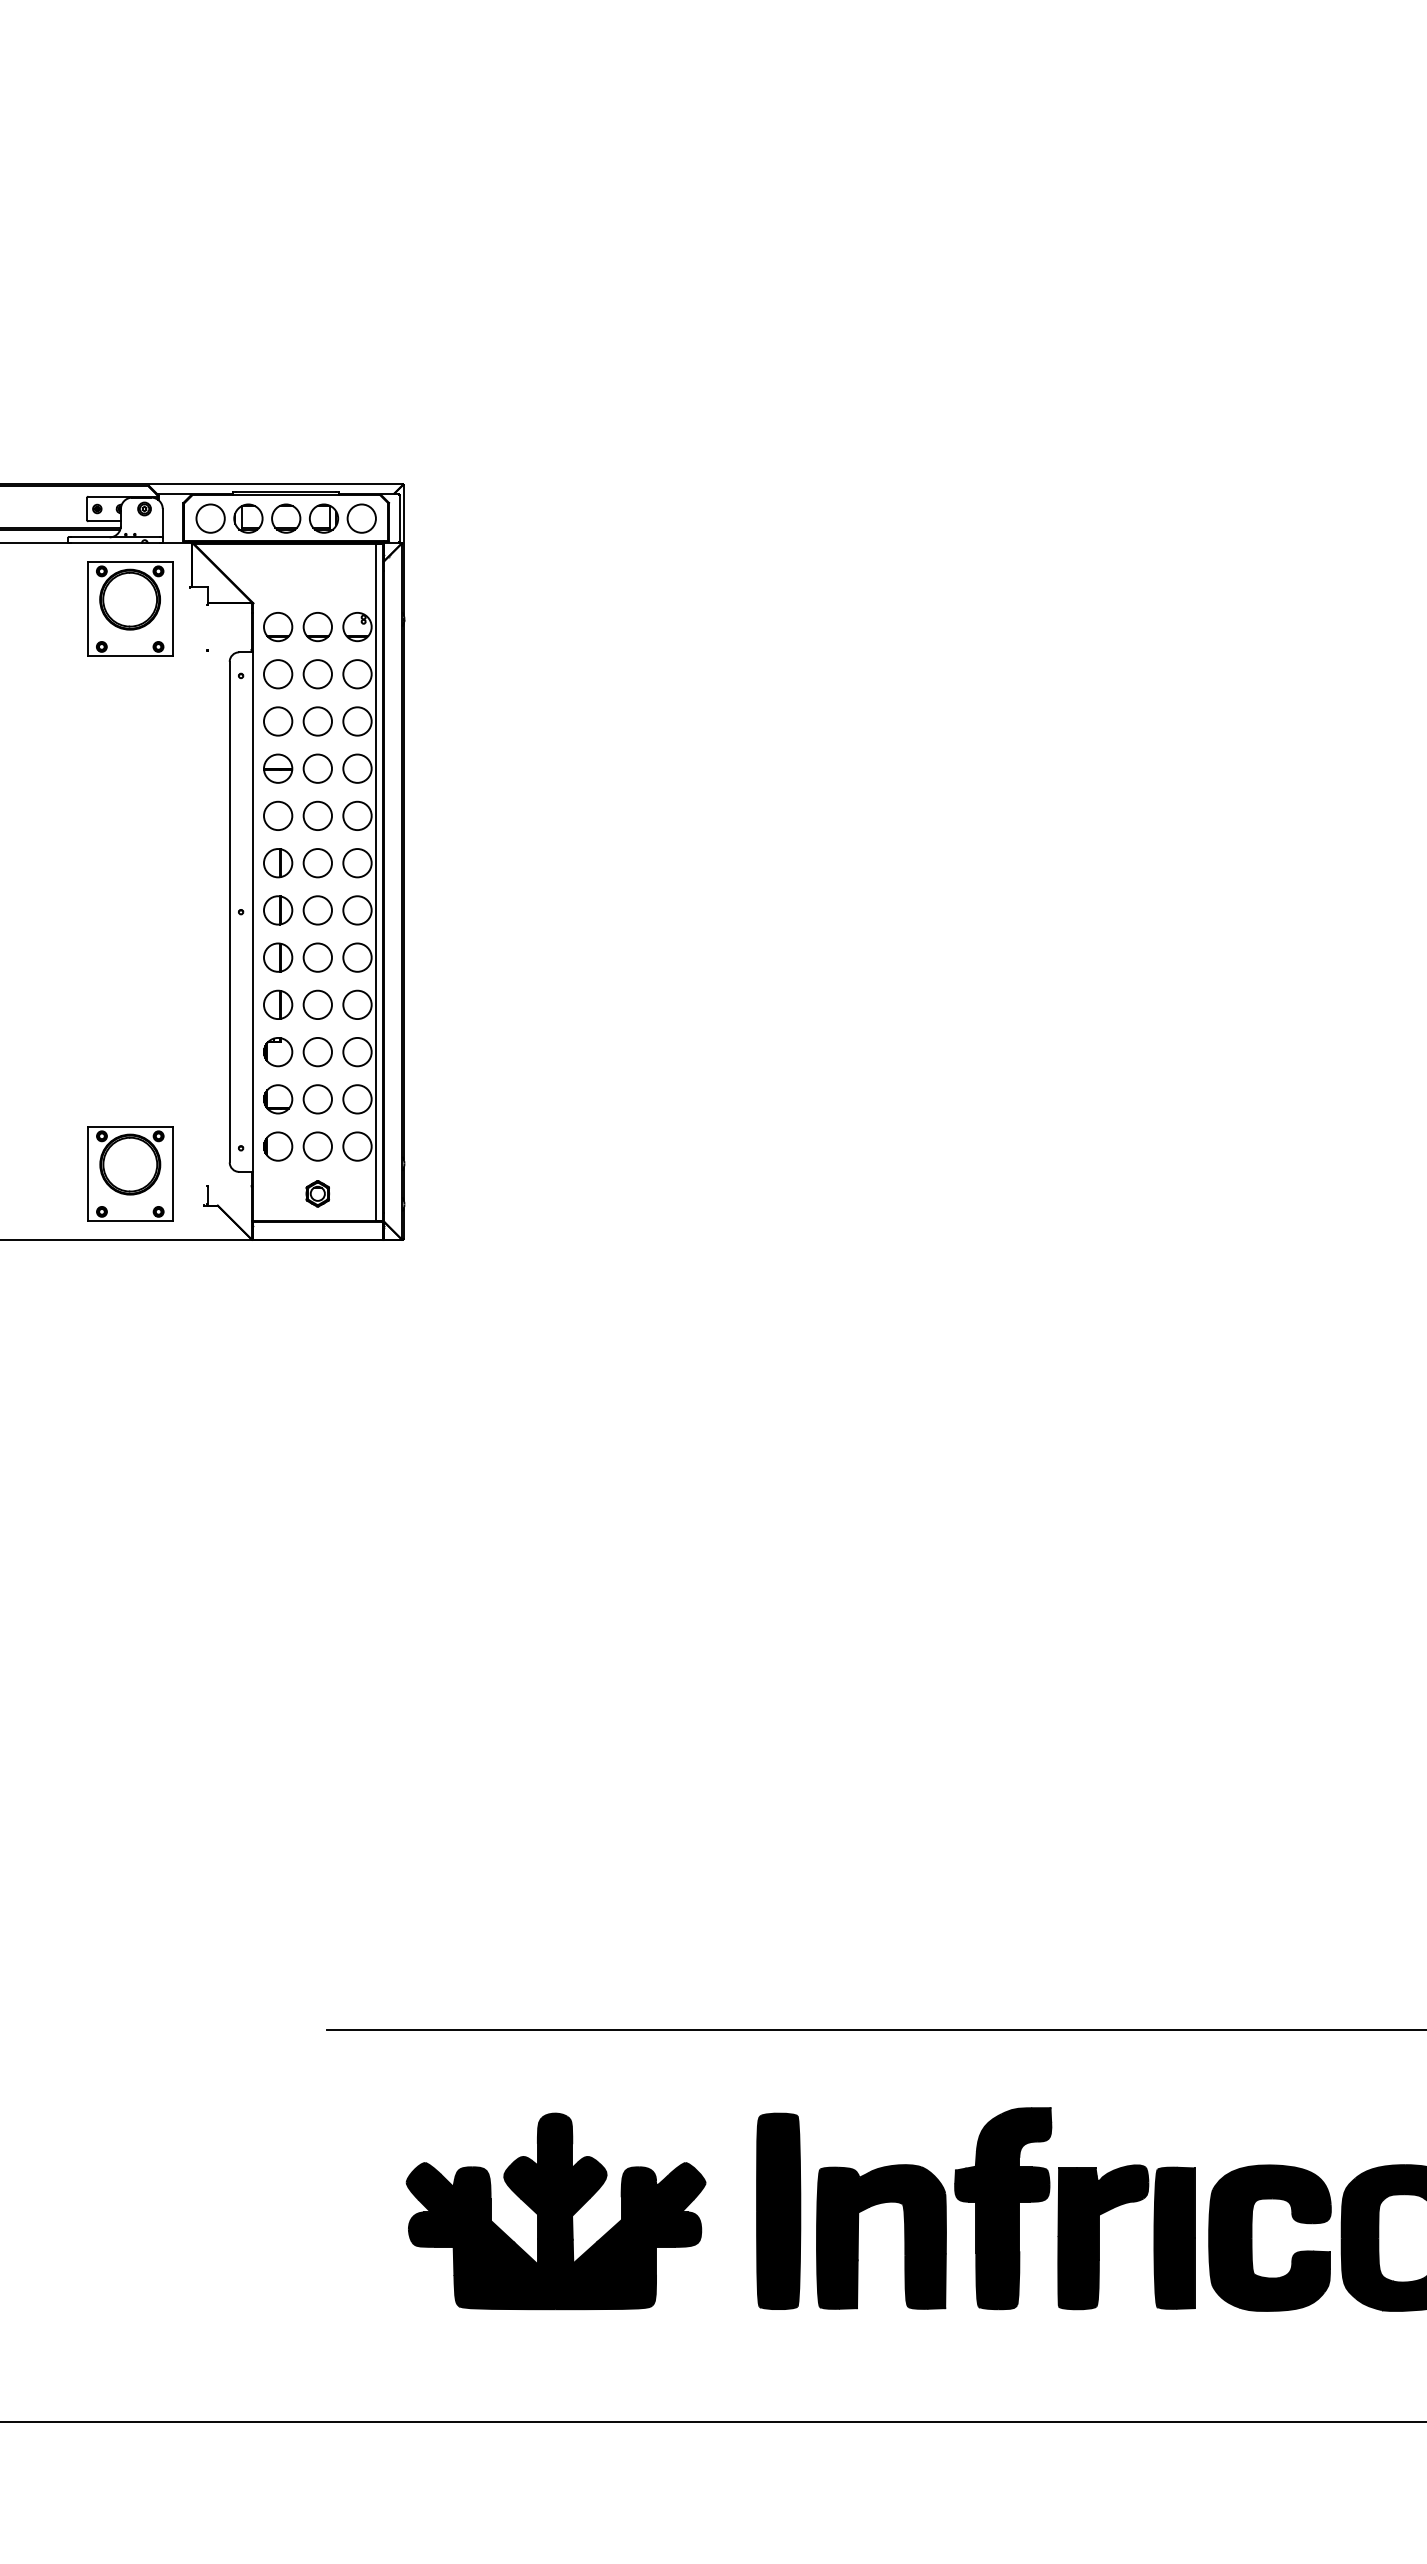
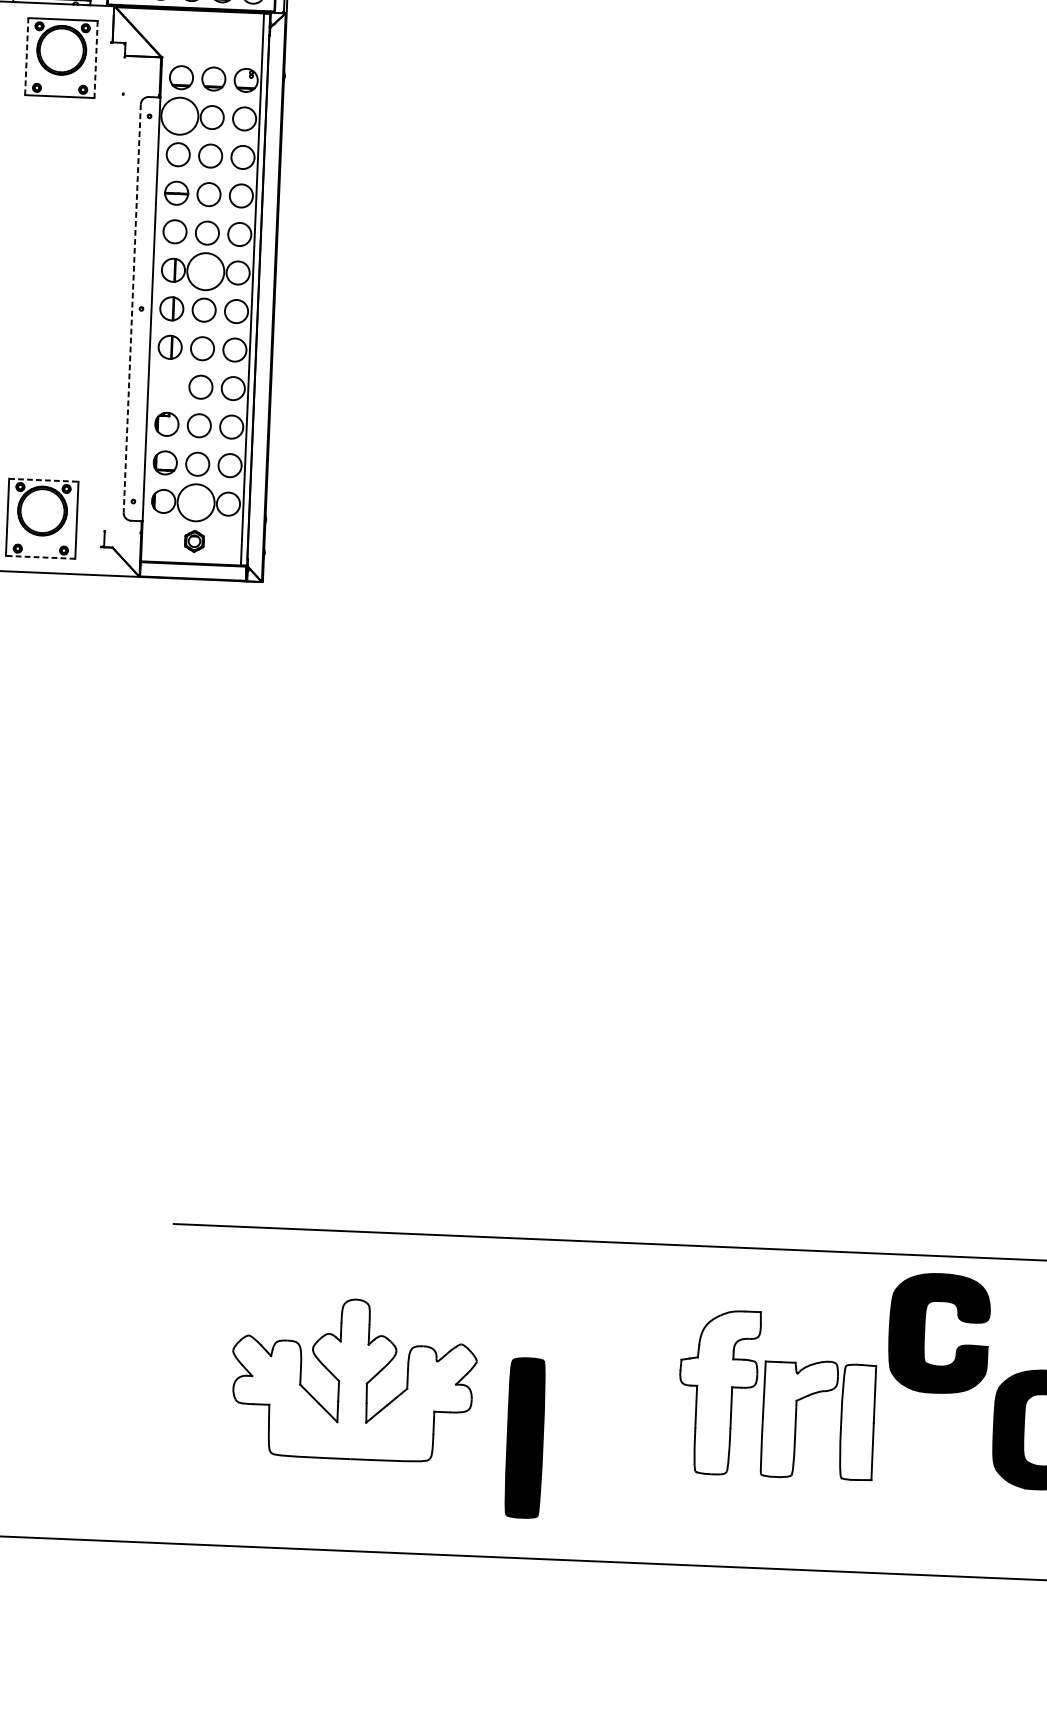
line: (87, 608) -> (26, 56), solid -> dashed
line: (172, 609) -> (95, 59), solid -> dashed
circle: (278, 674) -> (180, 116), size x1.6
circle: (317, 863) -> (205, 271), size x1.6
line: (229, 912) -> (132, 308), solid -> dashed
part: (278, 1004) -> (168, 385), removed
line: (130, 1126) -> (44, 480), solid -> dashed
circle: (317, 1146) -> (195, 502), size x1.6
line: (130, 1221) -> (40, 557), solid -> dashed
fill: (1003, 2208) -> (719, 1392), removed
part: (778, 2210) -> (525, 1437), moved
fill: (555, 2211) -> (353, 1379), removed
part: (858, 2236) -> (599, 1410), removed
fill: (1103, 2237) -> (799, 1419), removed
fill: (1174, 2237) -> (857, 1421), removed
part: (1252, 2237) -> (924, 1332), moved

